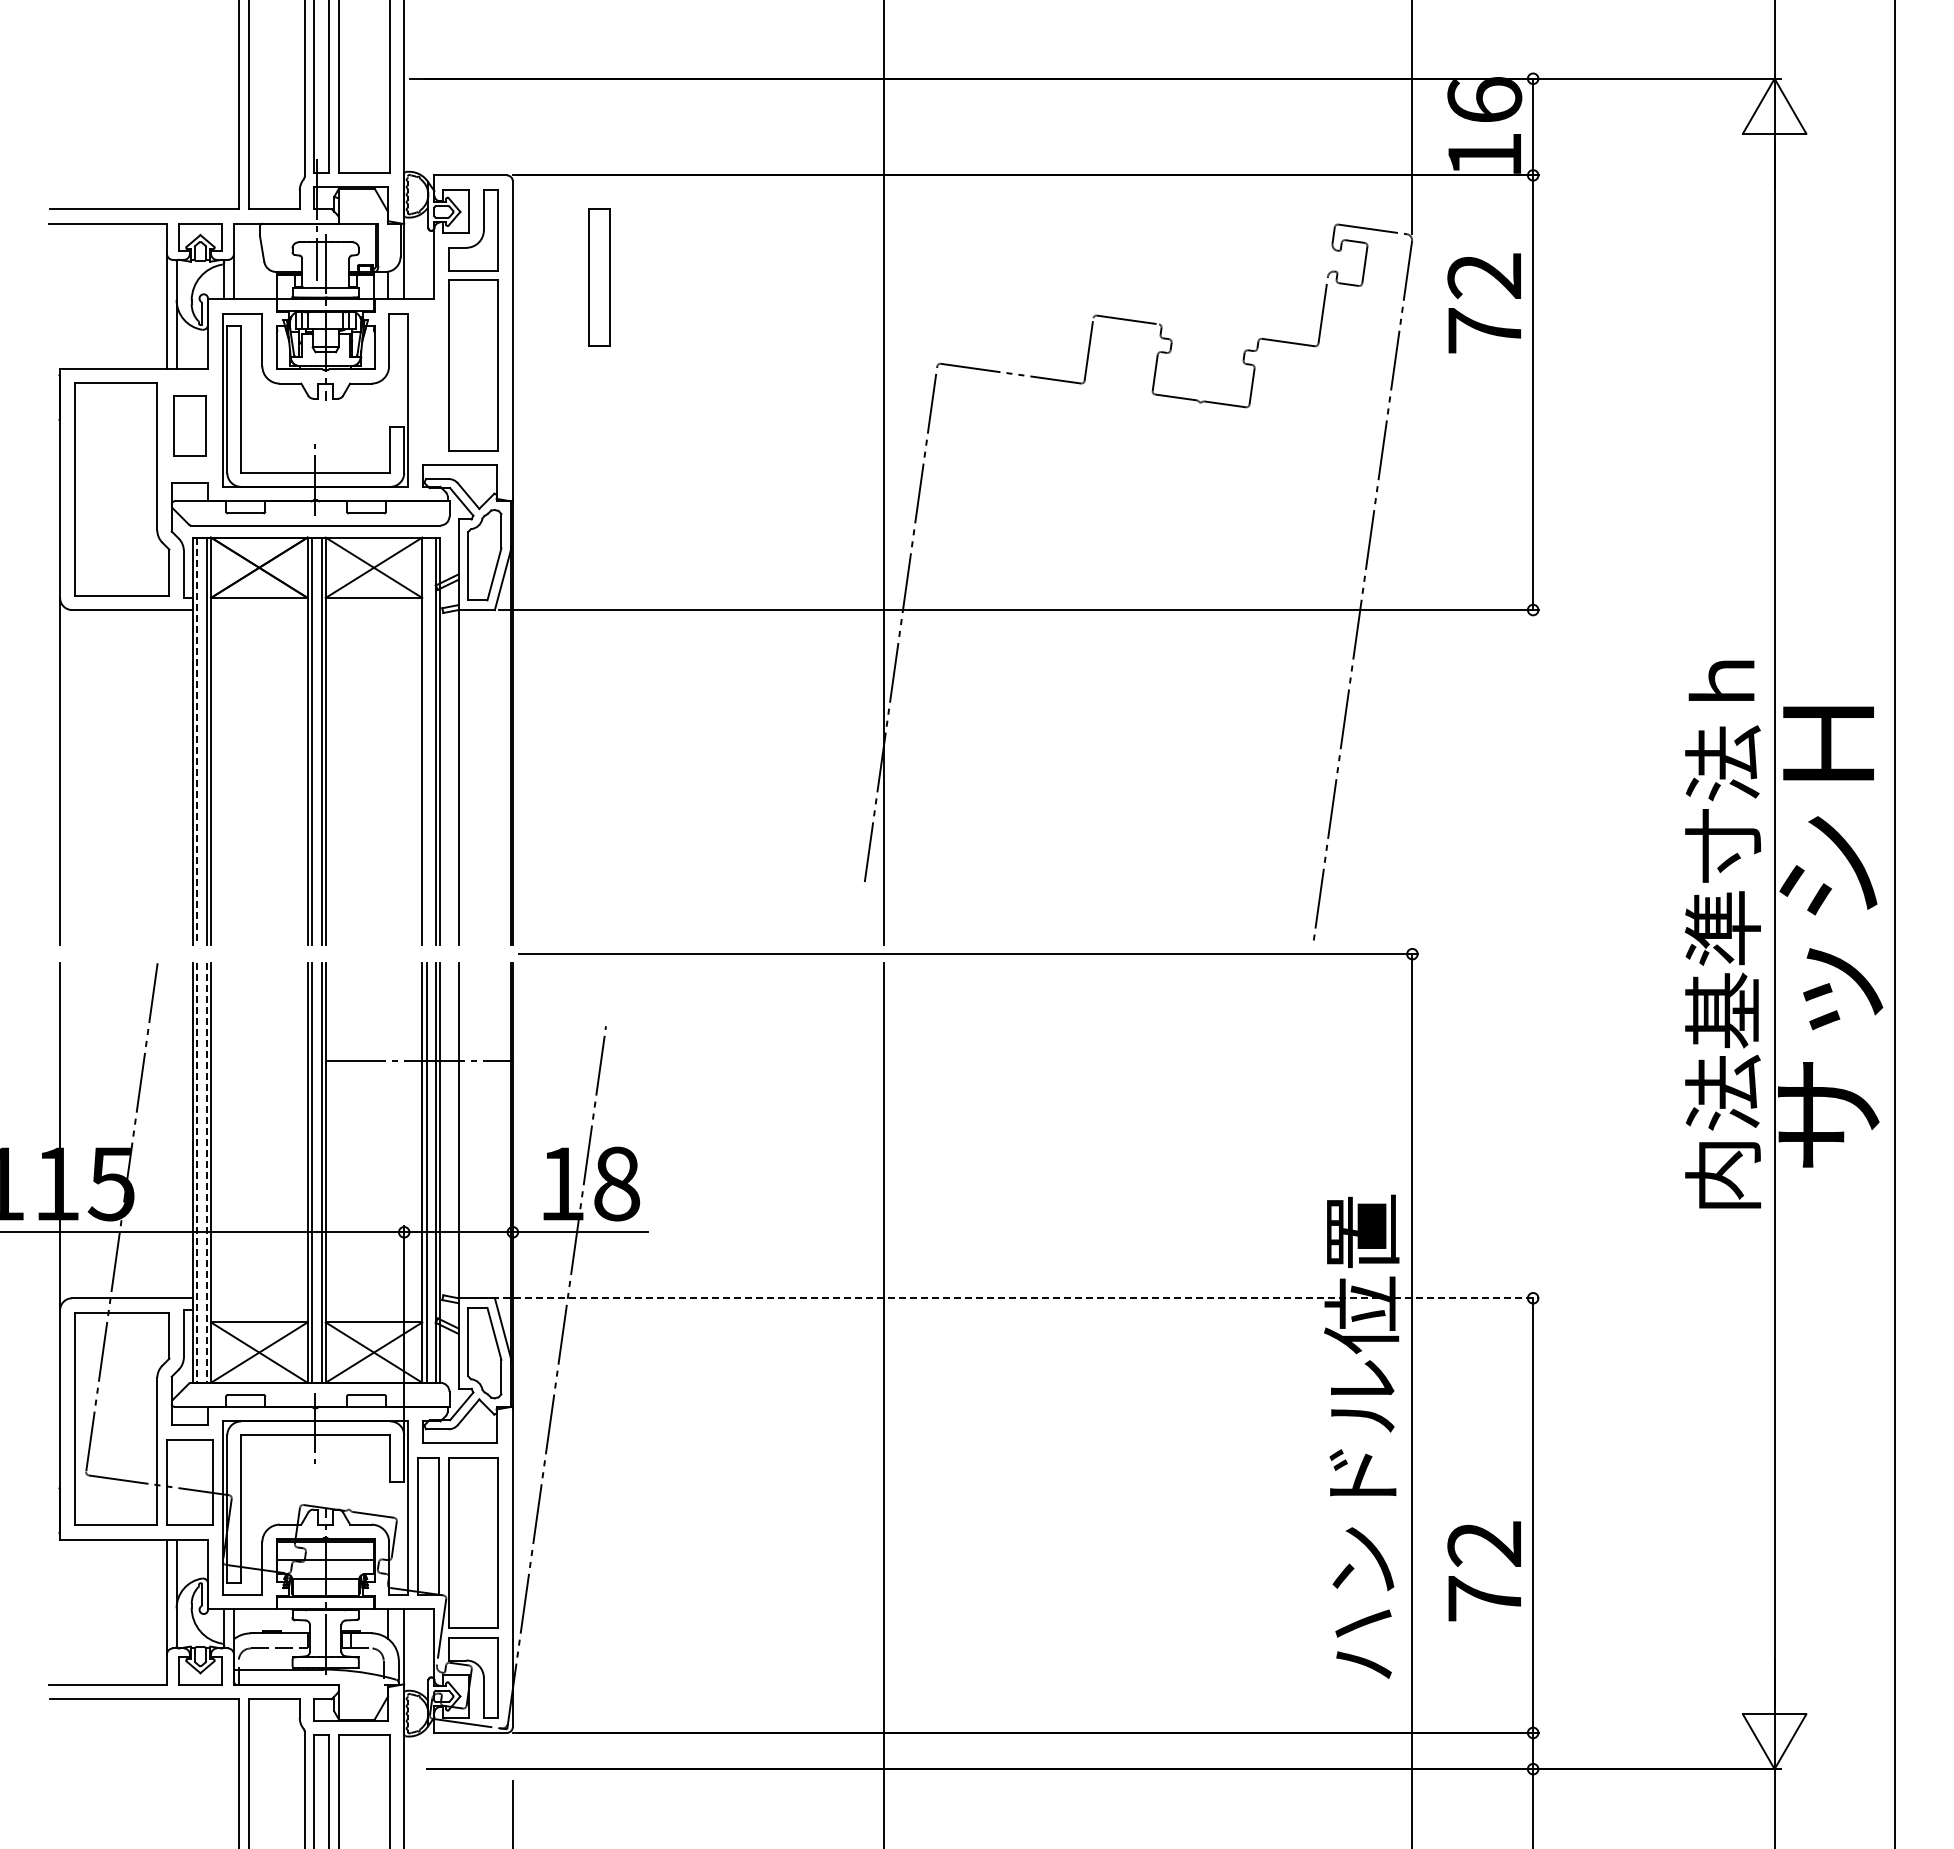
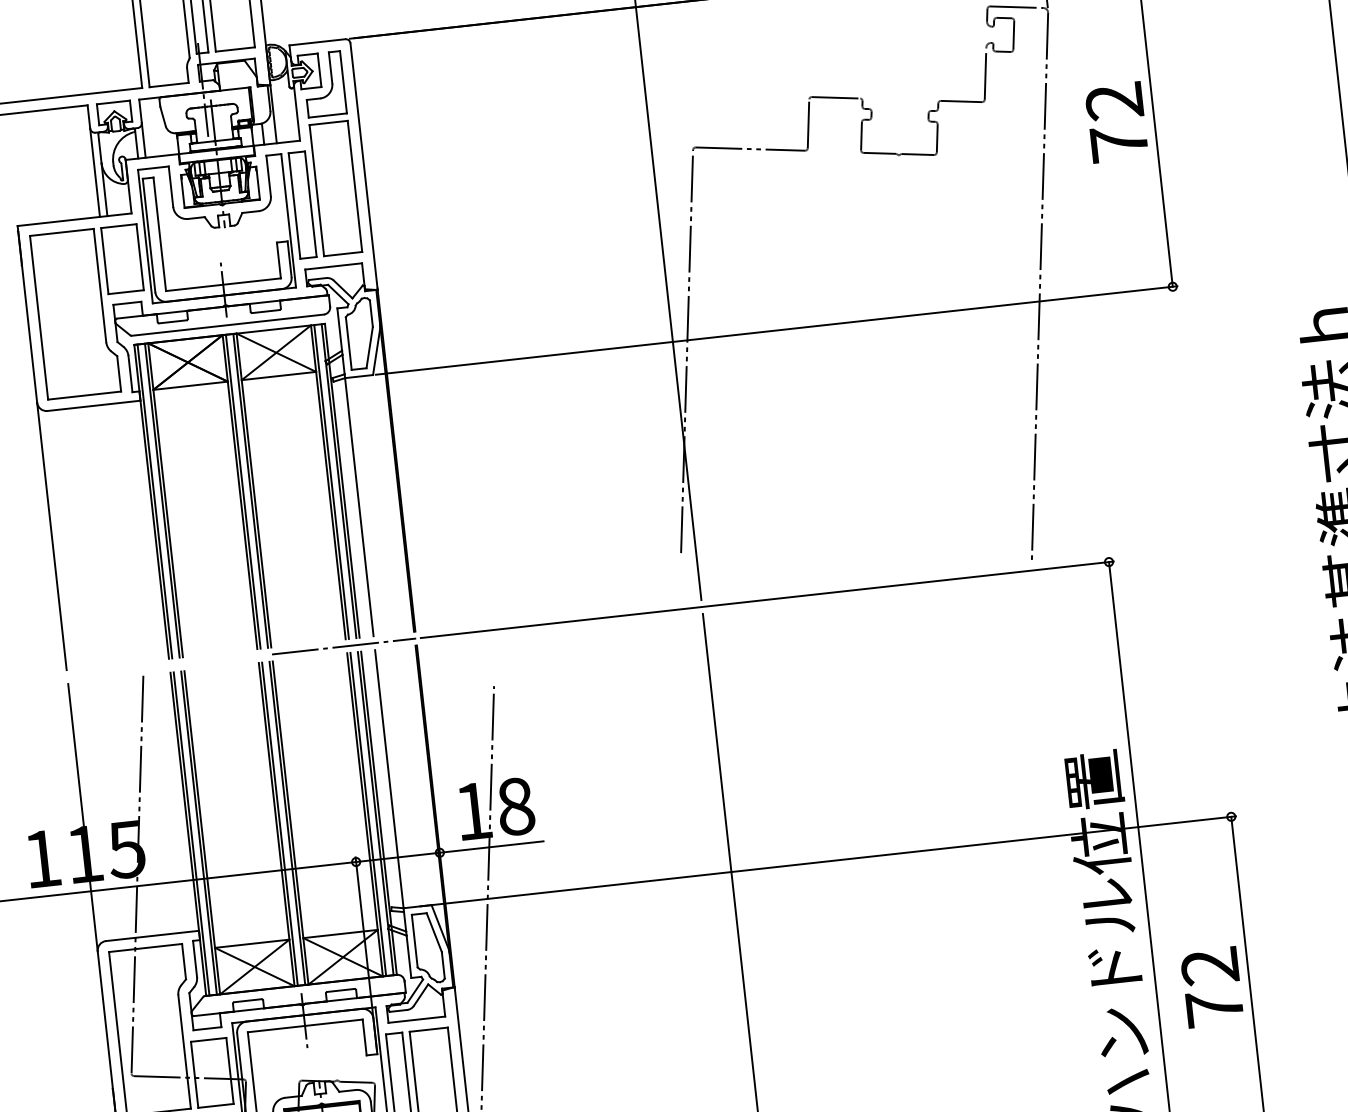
part: (599, 277) -> (302, 205), moved
text: (1483, 303) -> (1115, 122), moved
part: (189, 425) -> (122, 258), size x1.43
line: (197, 741) -> (155, 501), dashed -> solid
line: (426, 741) -> (331, 482), added
line: (418, 1061) -> (343, 646), moved
line: (197, 1173) -> (191, 834), dashed -> solid
line: (206, 1173) -> (198, 833), dashed -> solid
line: (1010, 1298) -> (828, 861), dashed -> solid
text: (1483, 1571) -> (1211, 987), moved

